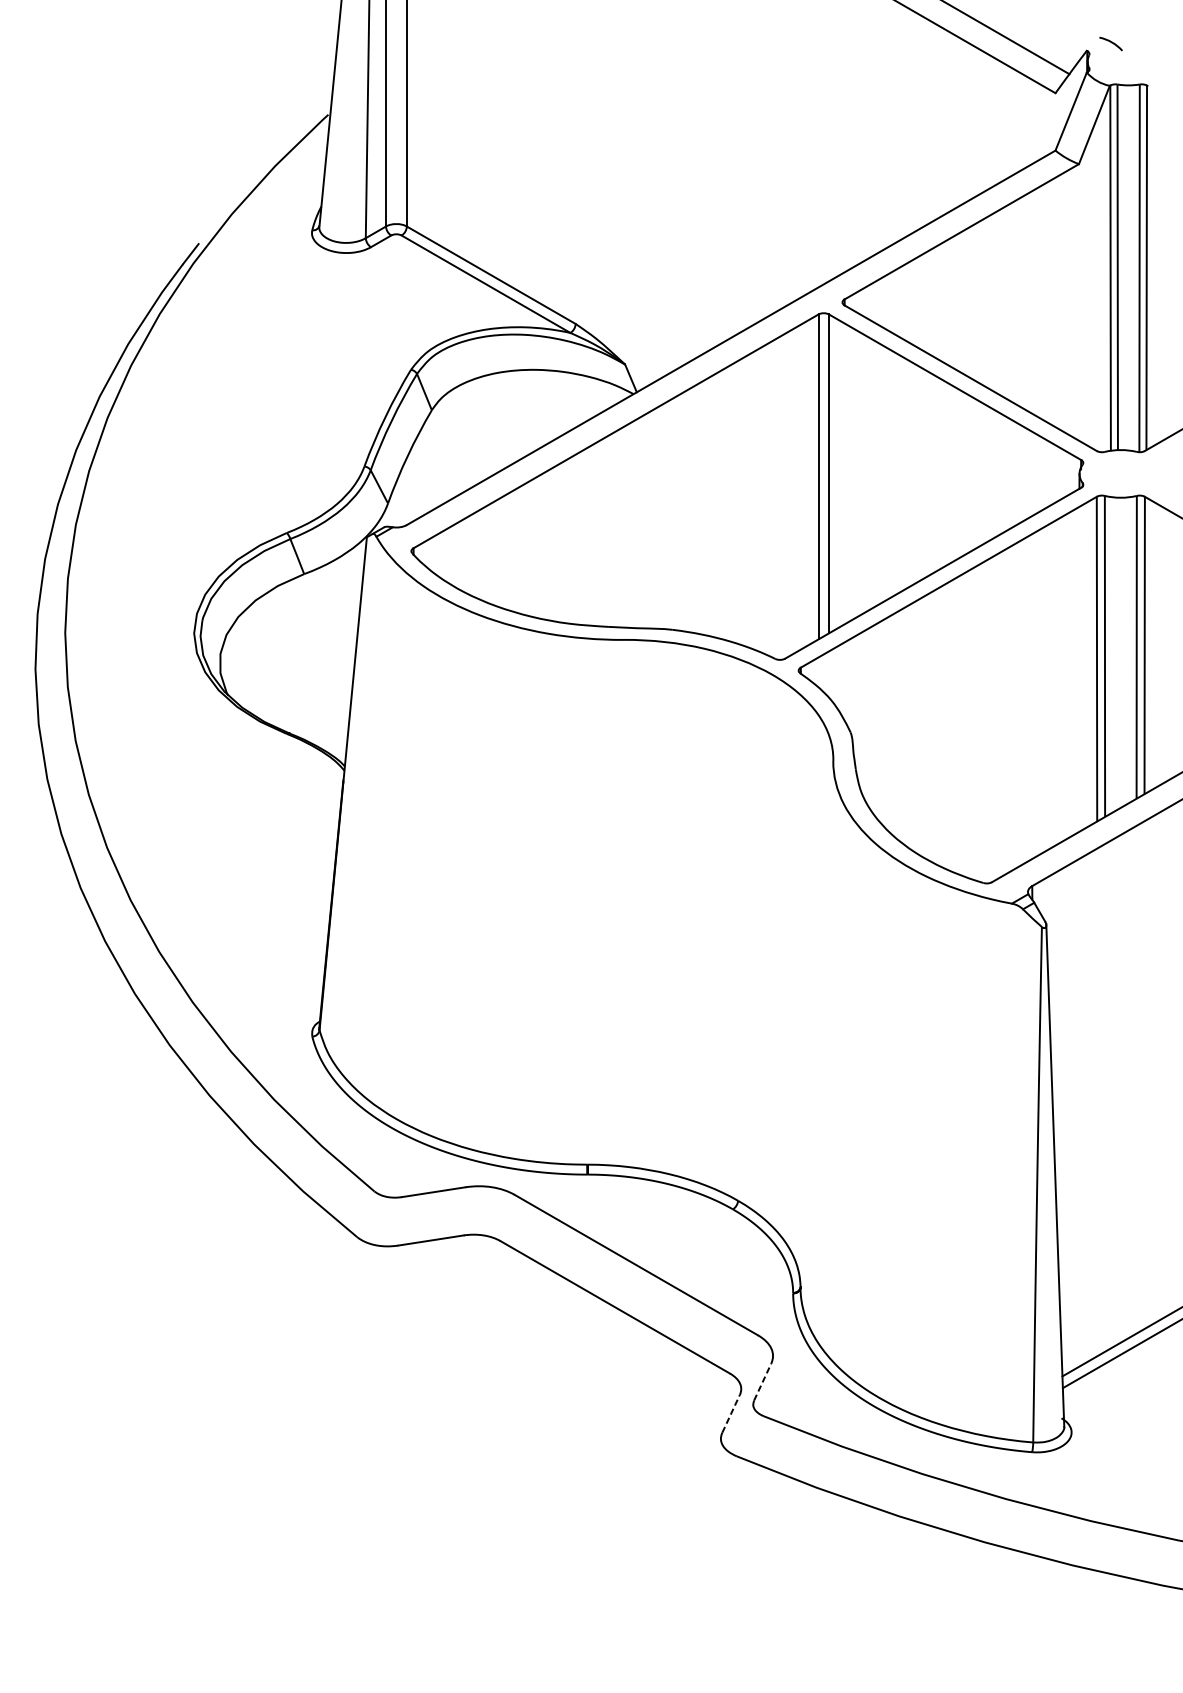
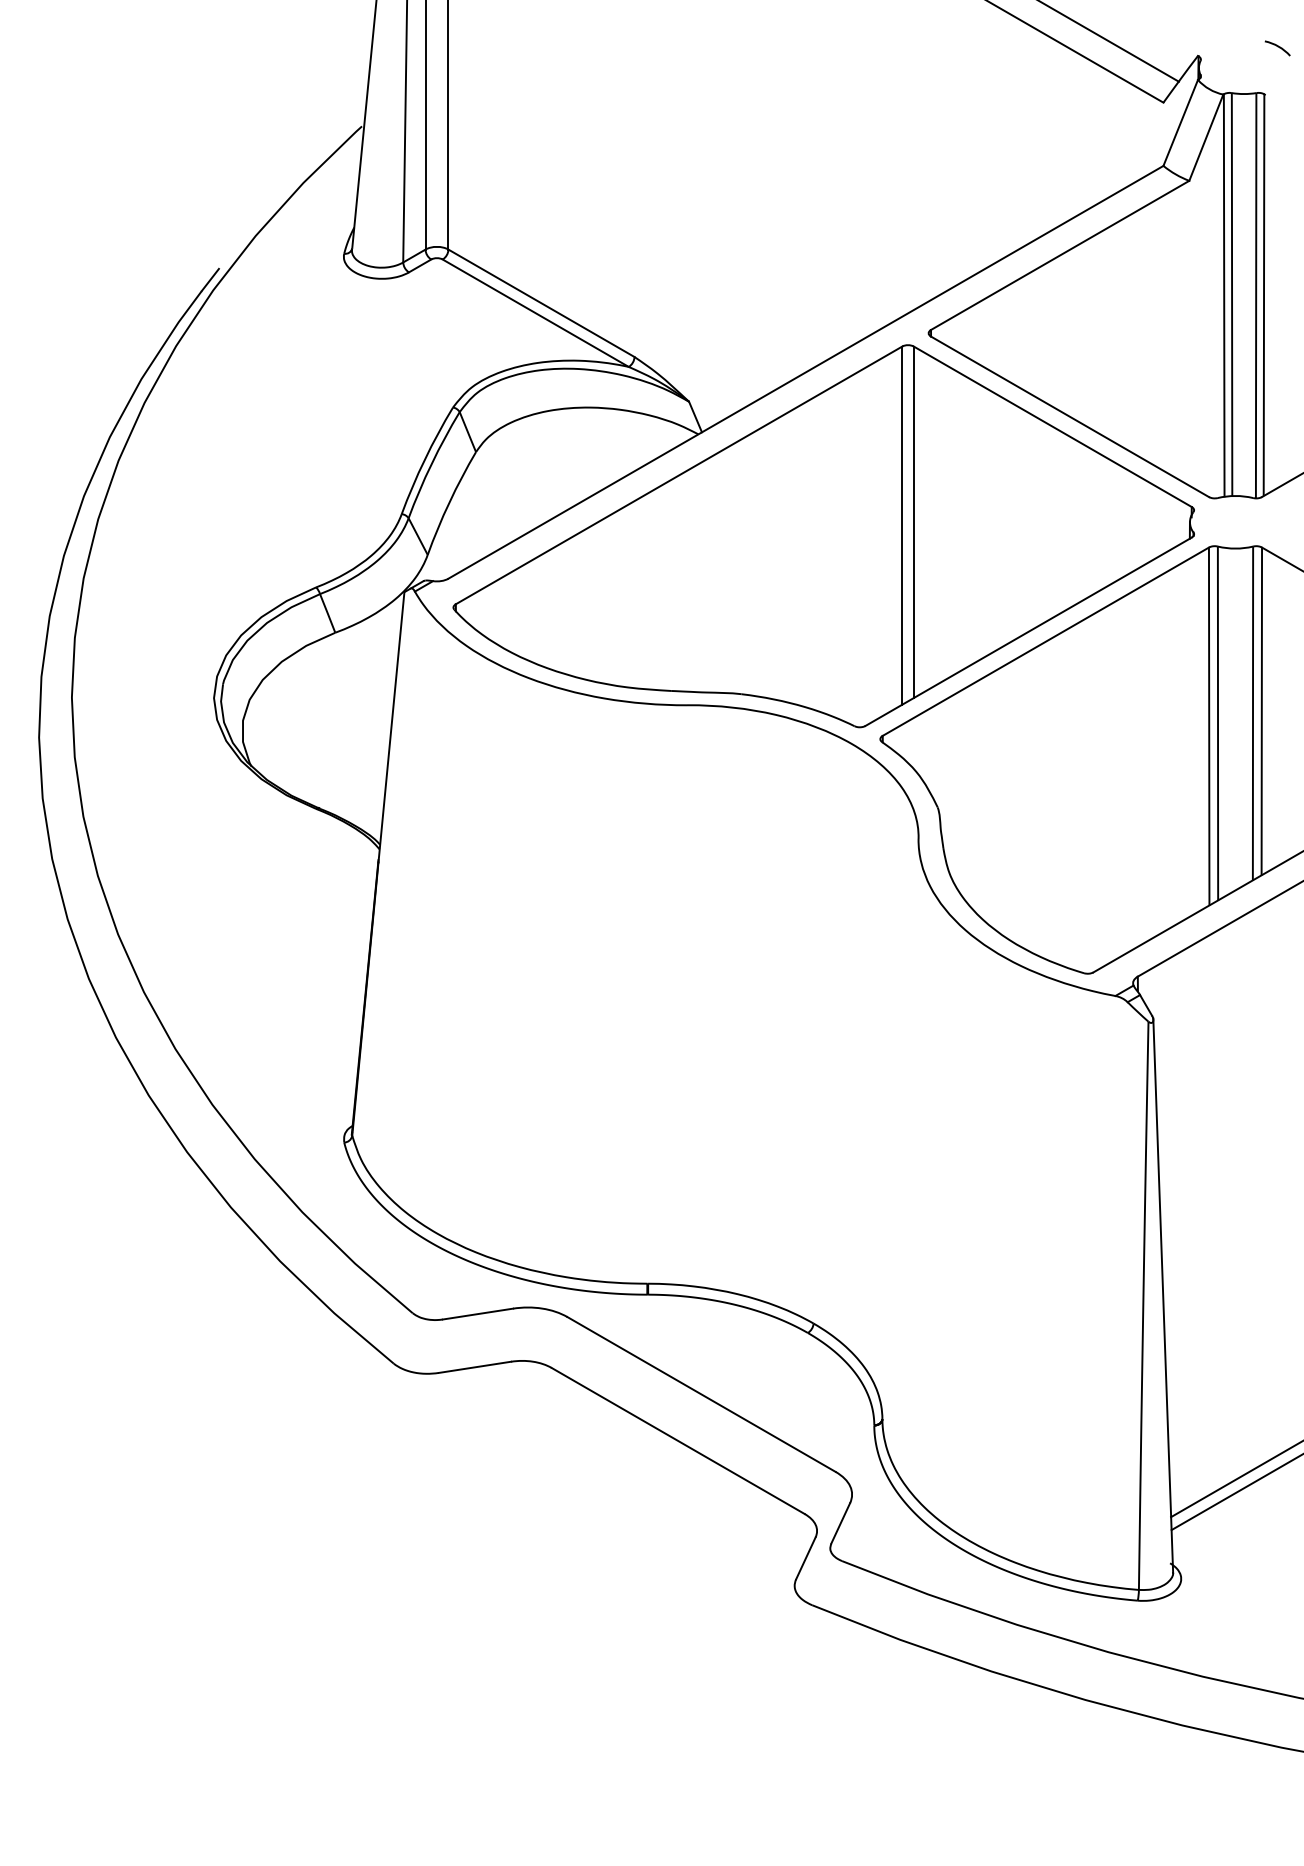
arc: (1110, 43) -> (1277, 47), moved
line: (762, 1382) -> (840, 1523), dashed -> solid
line: (730, 1413) -> (805, 1558), dashed -> solid

